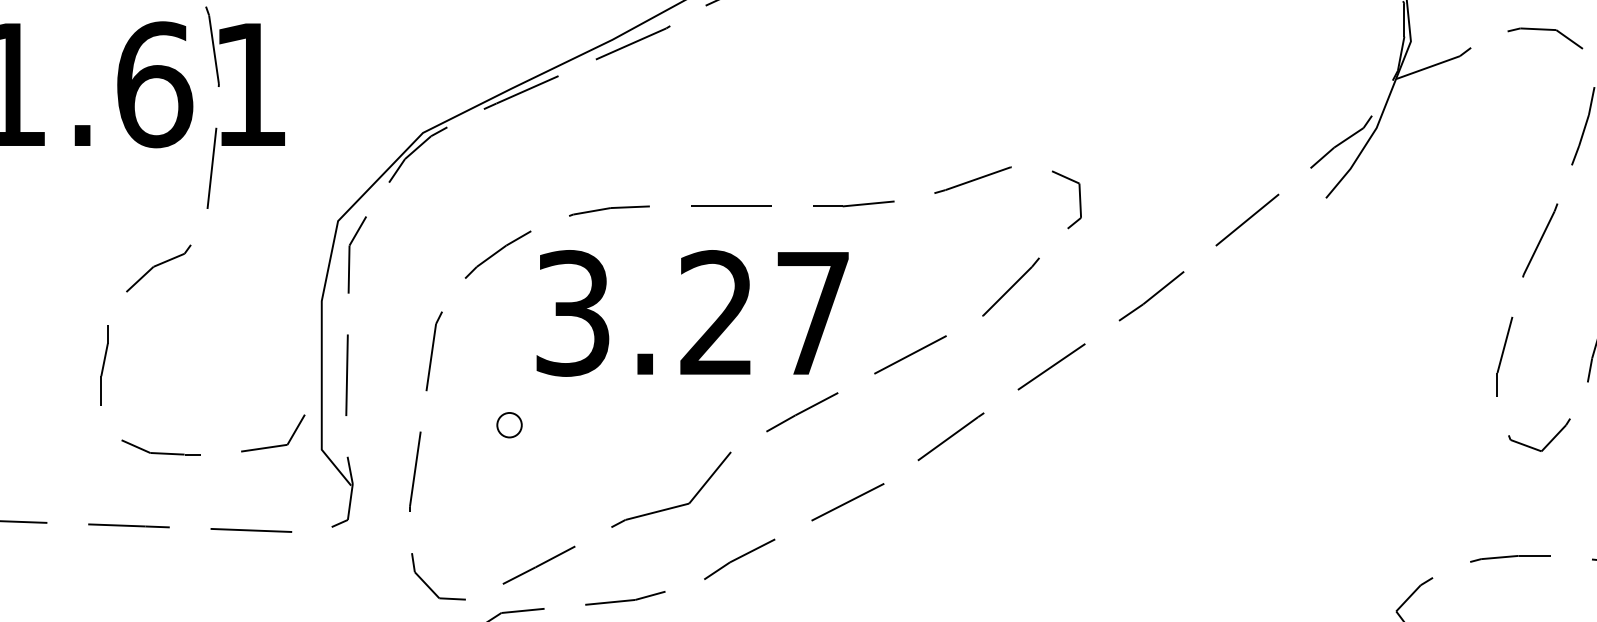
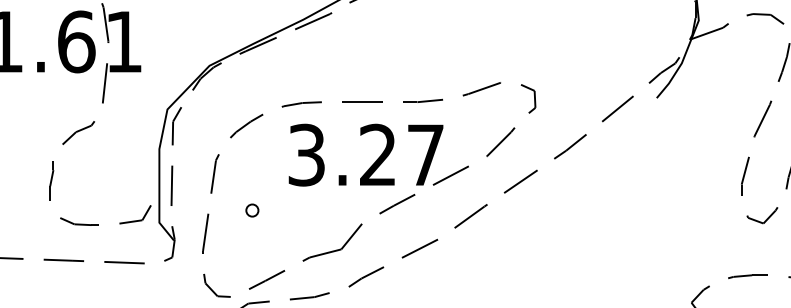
text: (691, 312) -> (365, 154), moved

